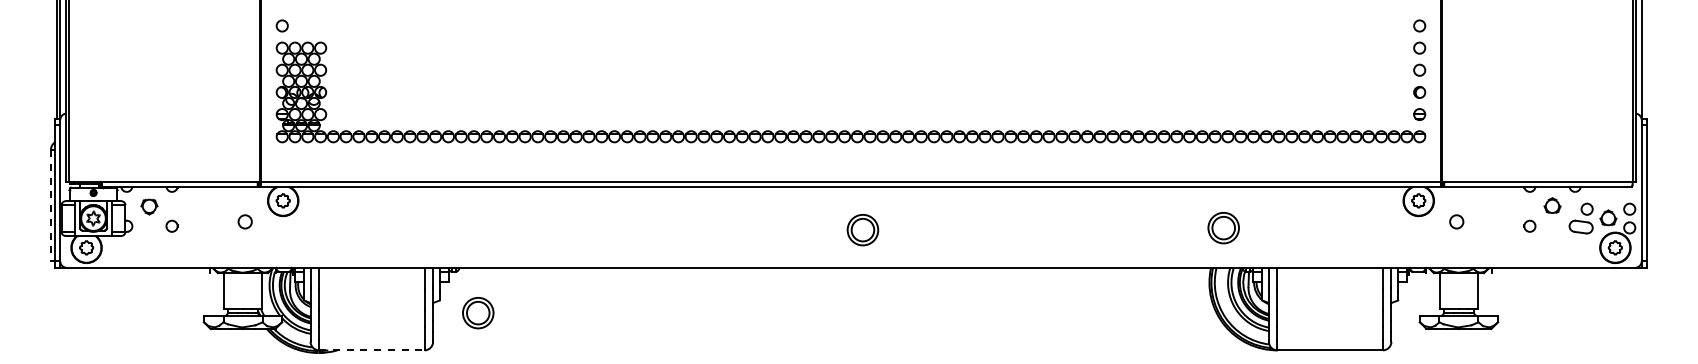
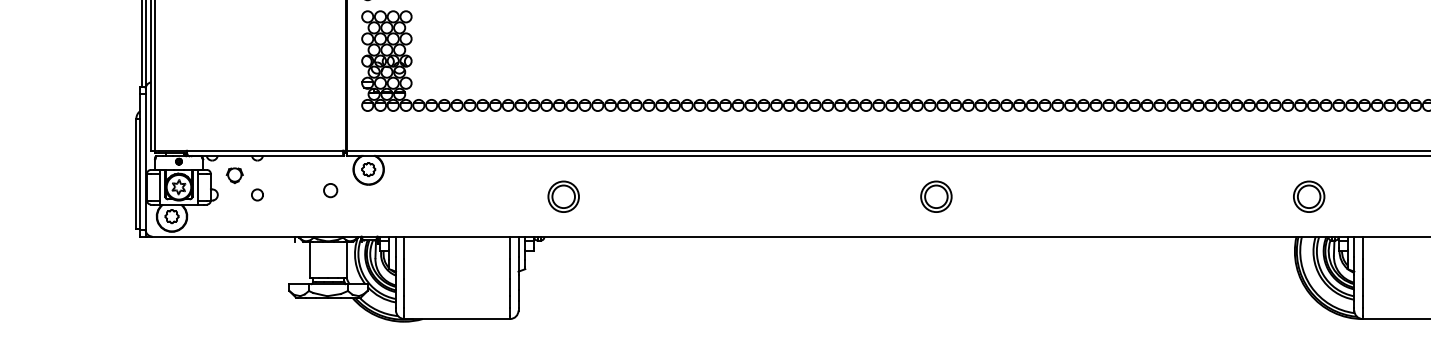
line: (50, 205) -> (135, 174), dashed -> solid
part: (862, 230) -> (935, 197), moved
part: (478, 313) -> (563, 197), moved
line: (371, 350) -> (456, 319), dashed -> solid

